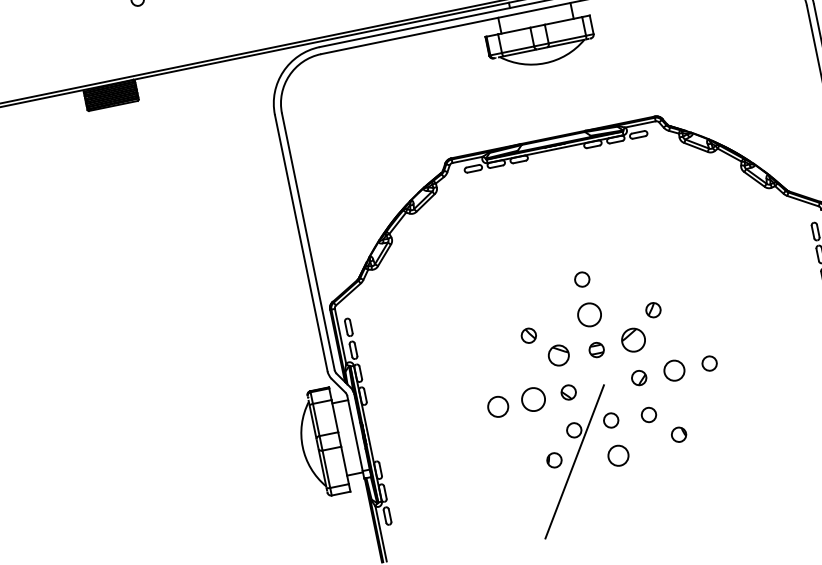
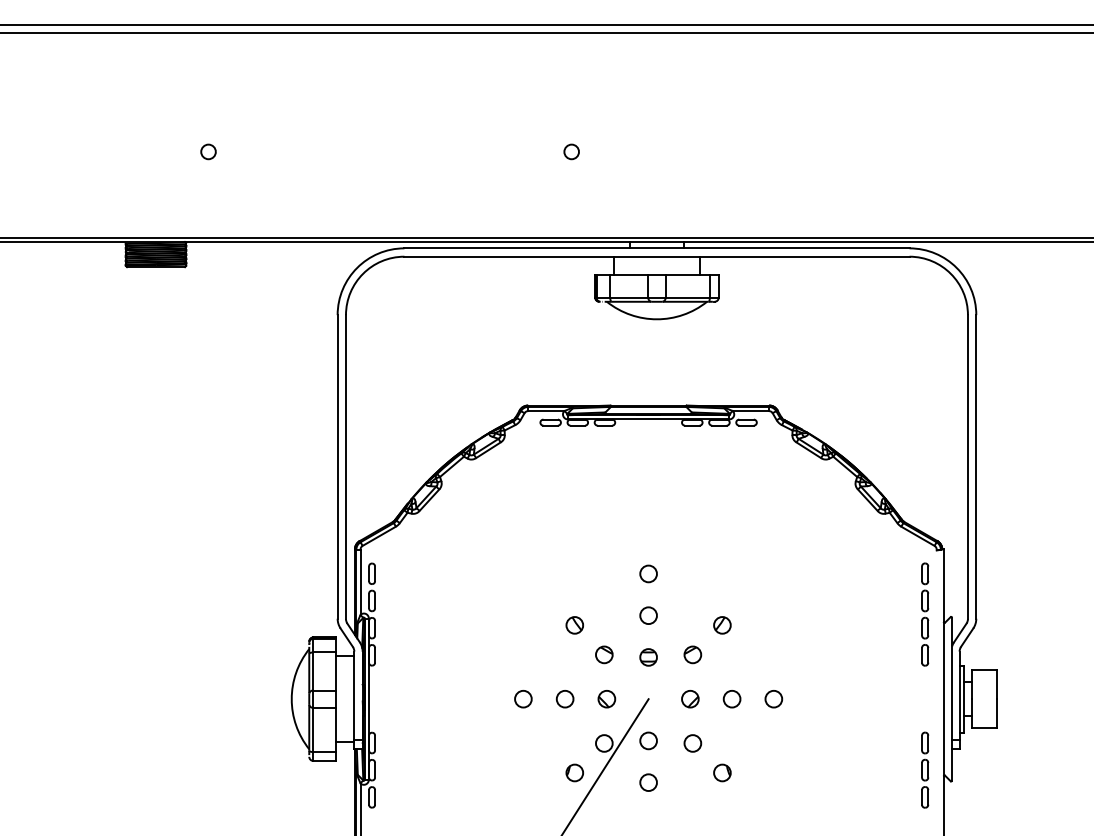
circle: (589, 314) -> (648, 615), size x0.62
part: (633, 339) -> (692, 654), size x0.62
part: (558, 355) -> (604, 654), size x0.71
circle: (673, 371) -> (731, 699), size x0.71
circle: (533, 400) -> (564, 699), size x0.62
circle: (498, 407) -> (523, 699), size x0.71
circle: (618, 455) -> (648, 782), size x0.71

